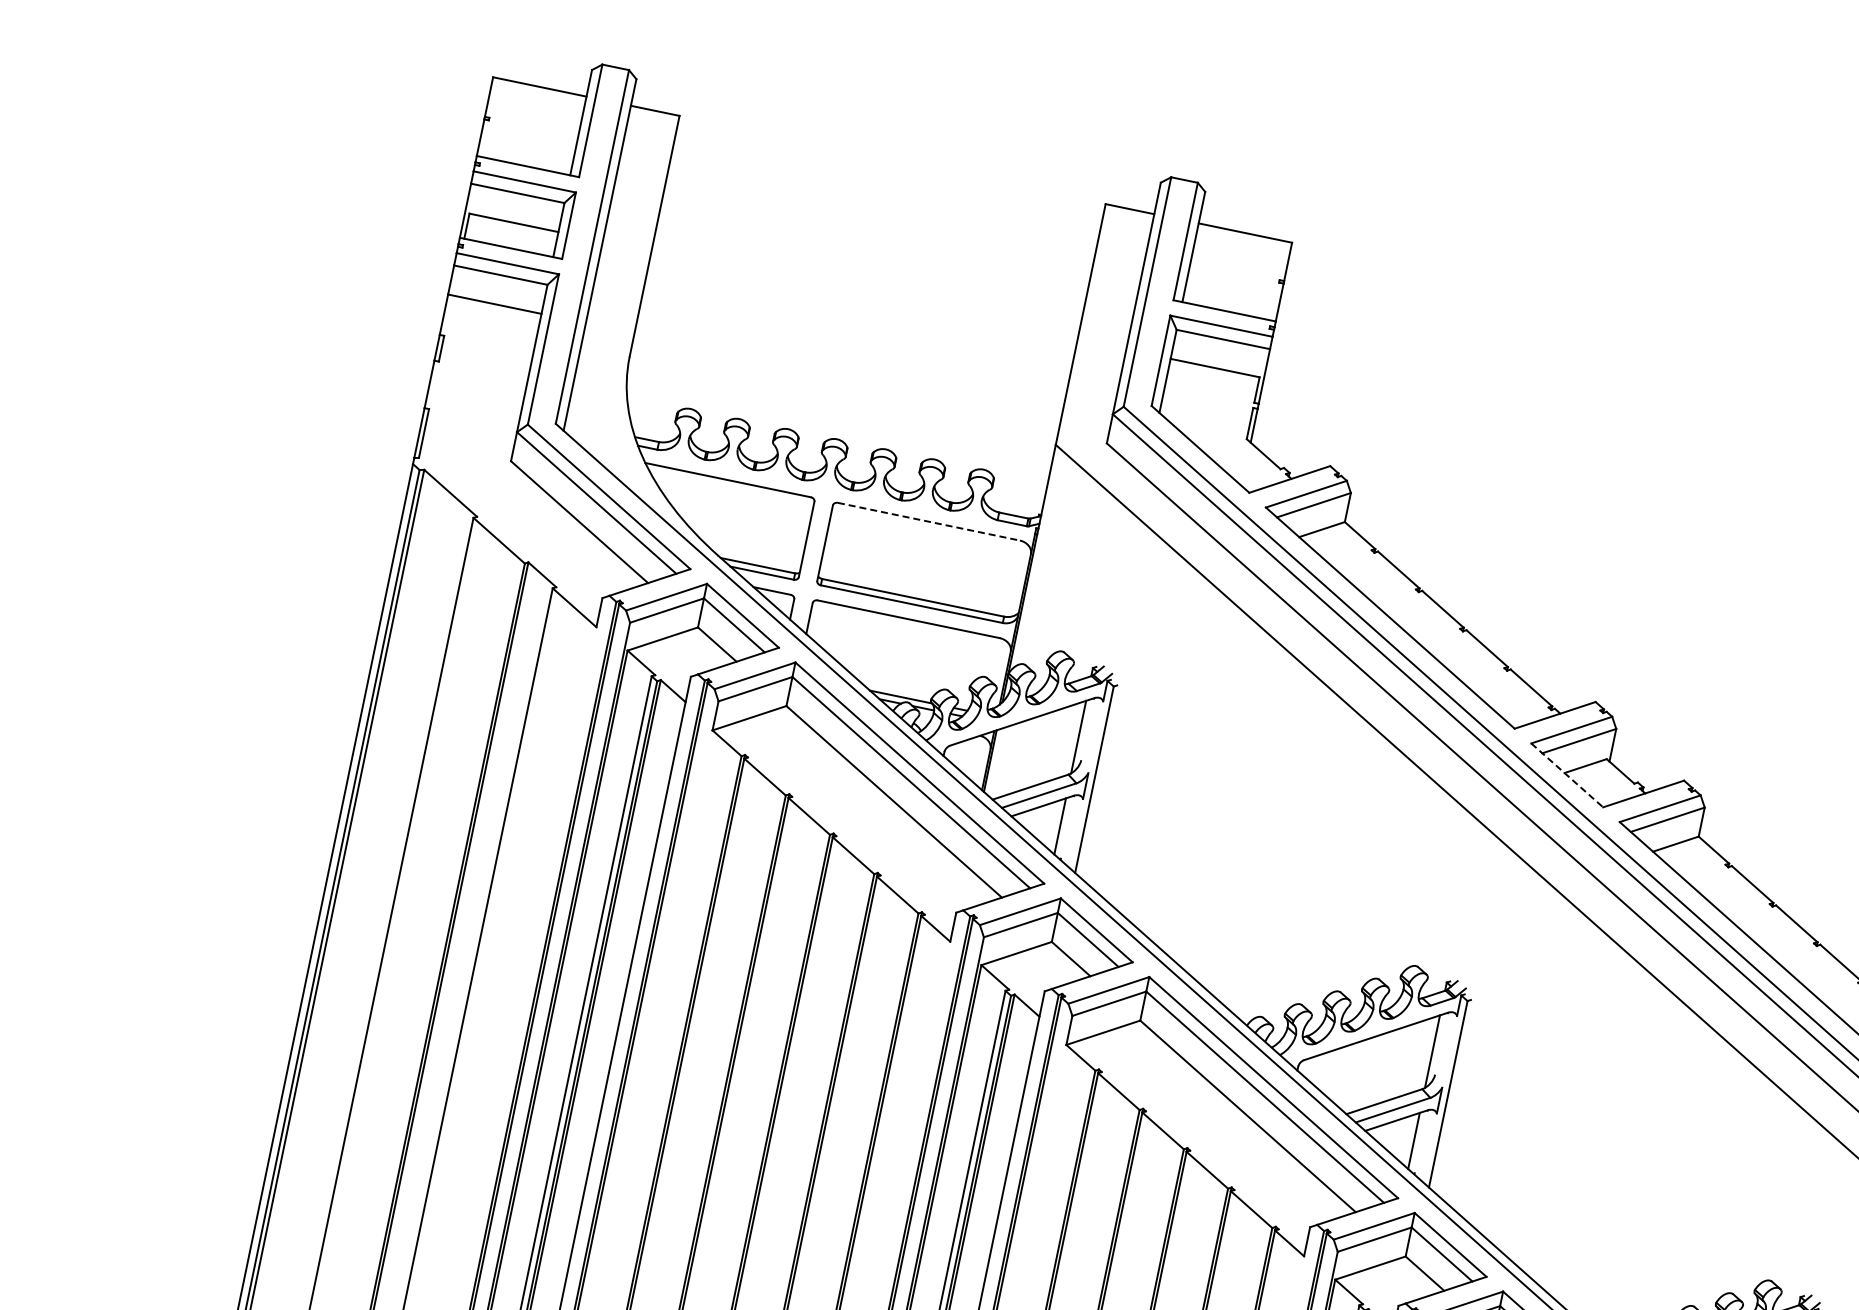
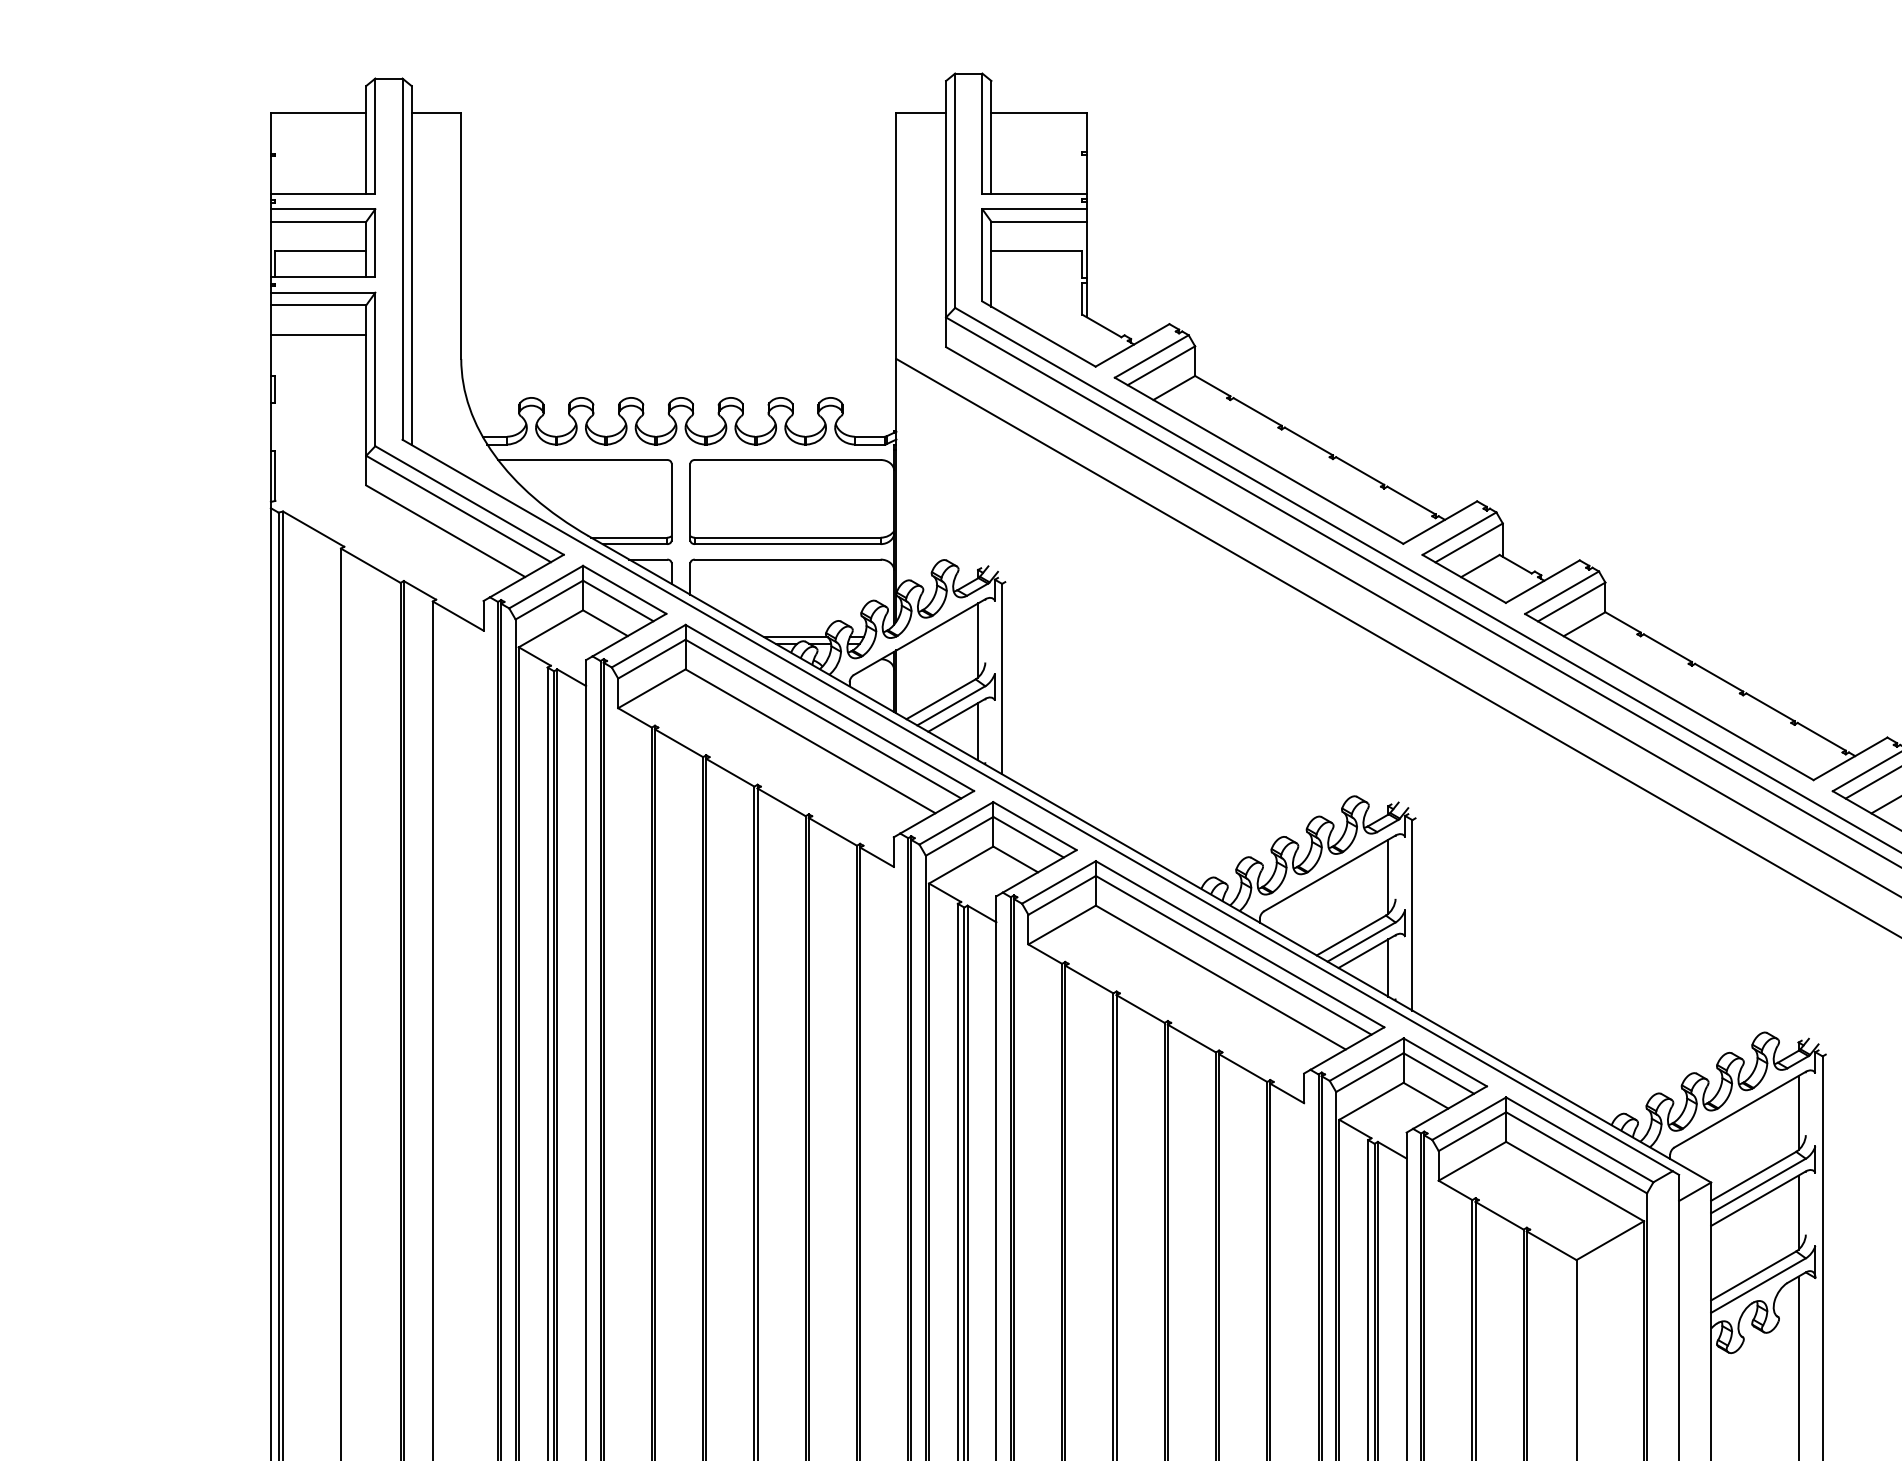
line: (928, 521) -> (787, 459), dashed -> solid
line: (1567, 775) -> (1464, 579), dashed -> solid

